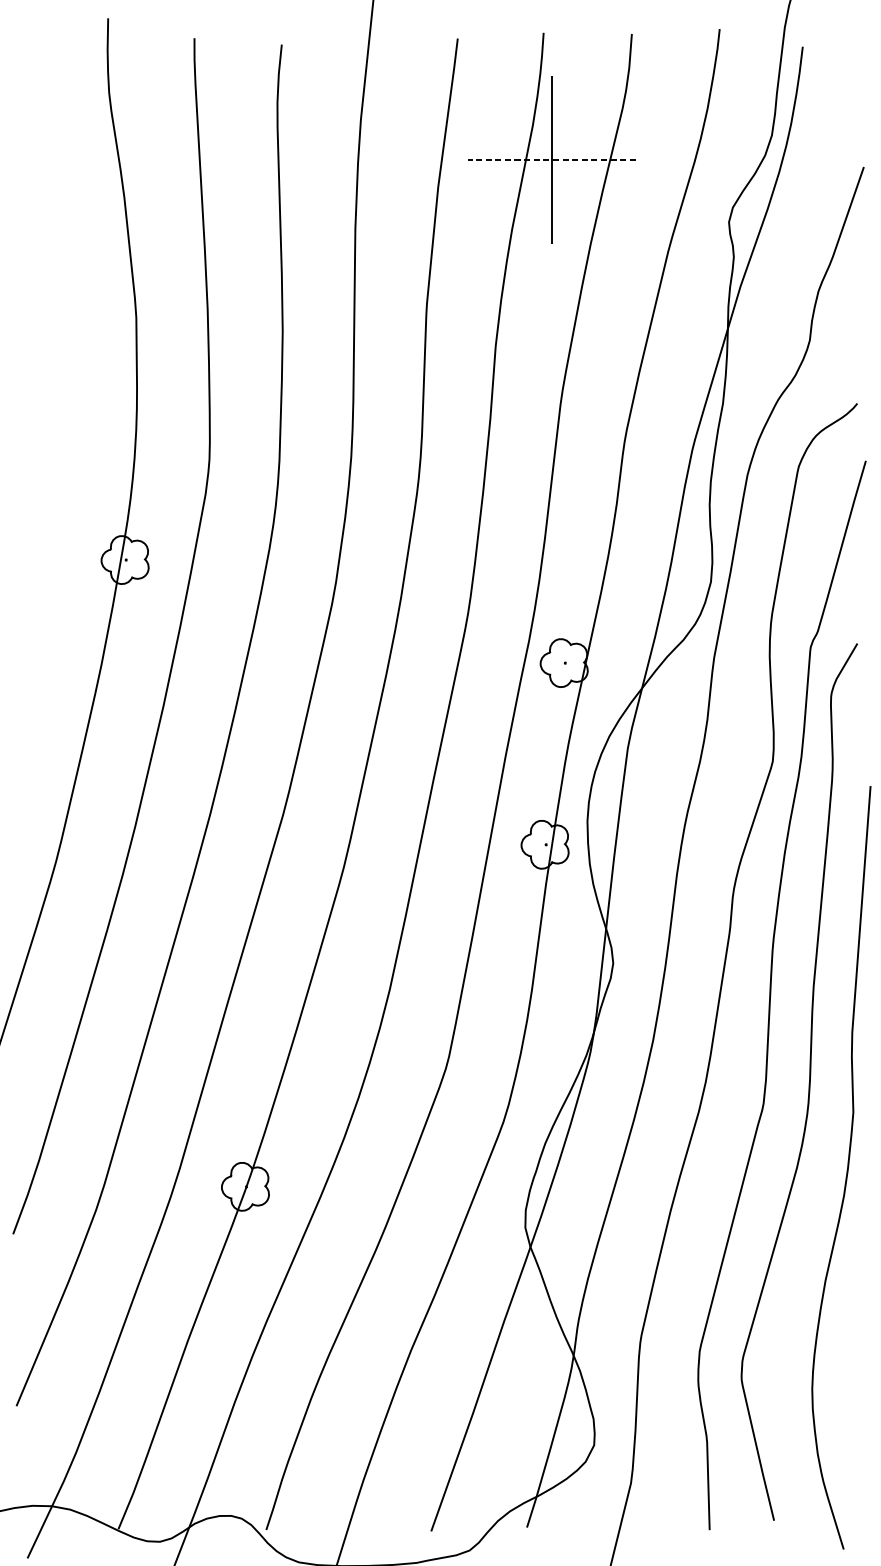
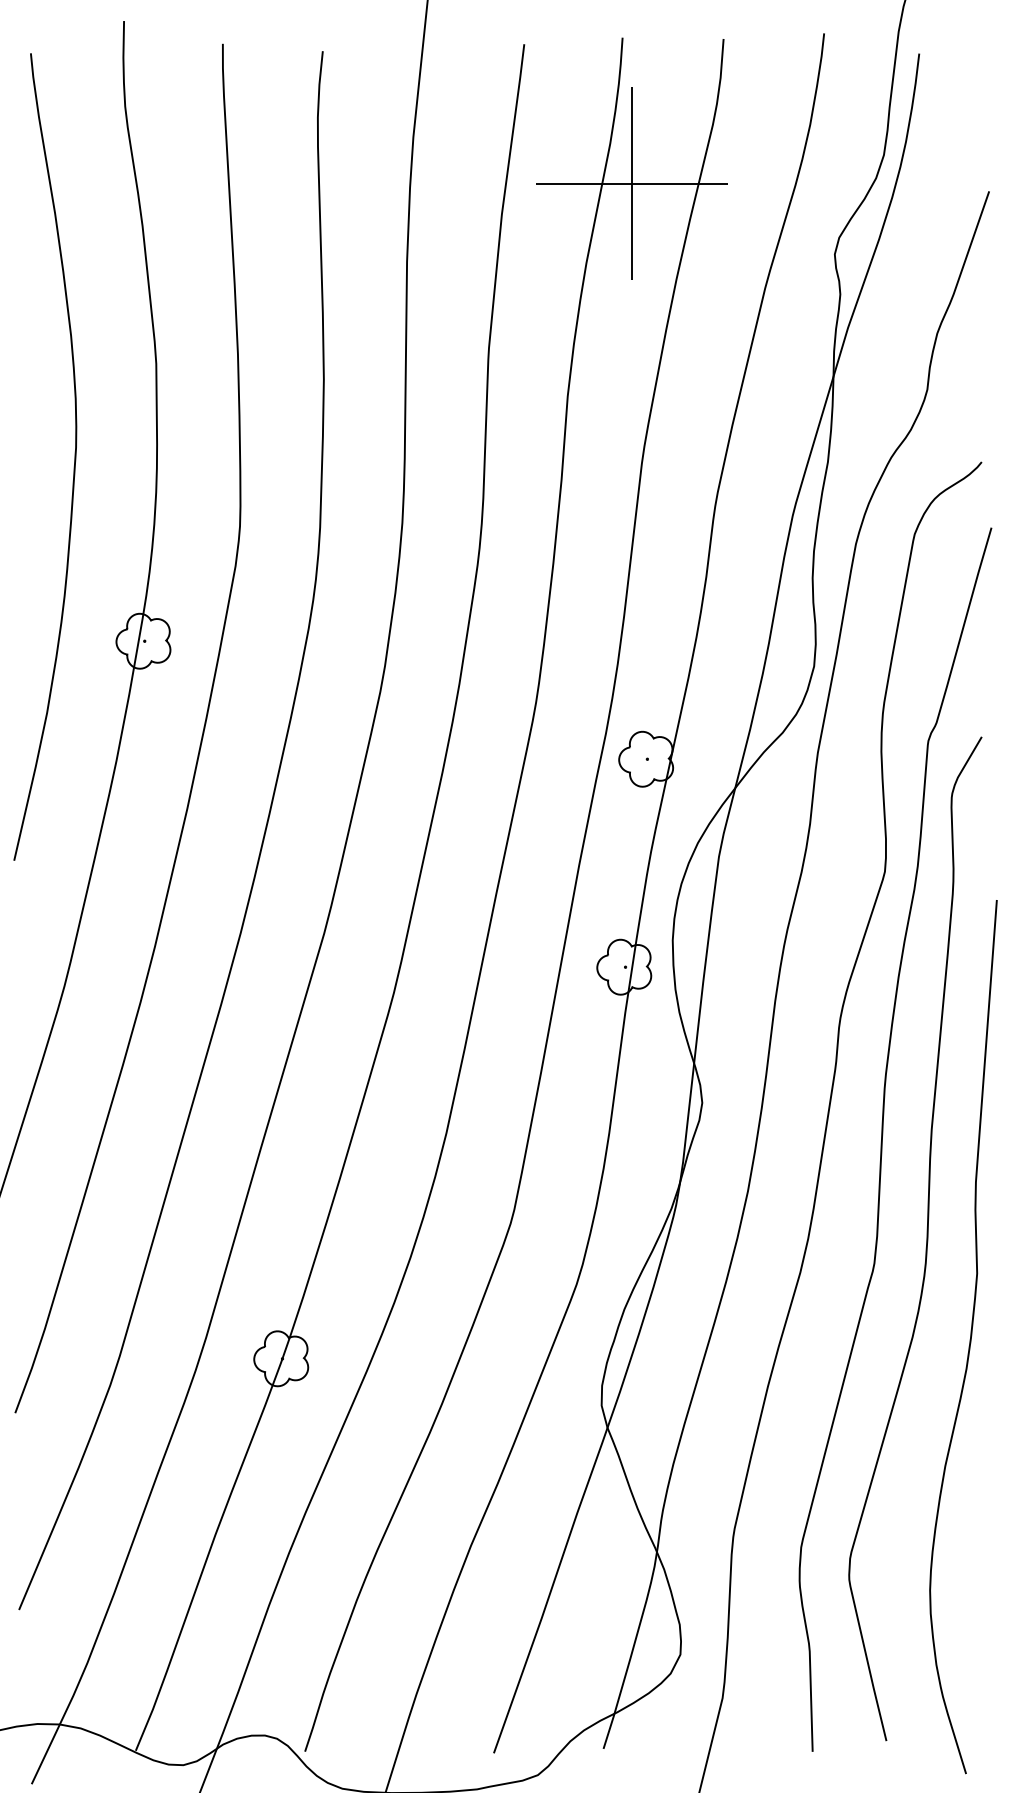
line: (551, 160) -> (631, 183), dashed -> solid
curve: (64, 398) -> (74, 456), added

